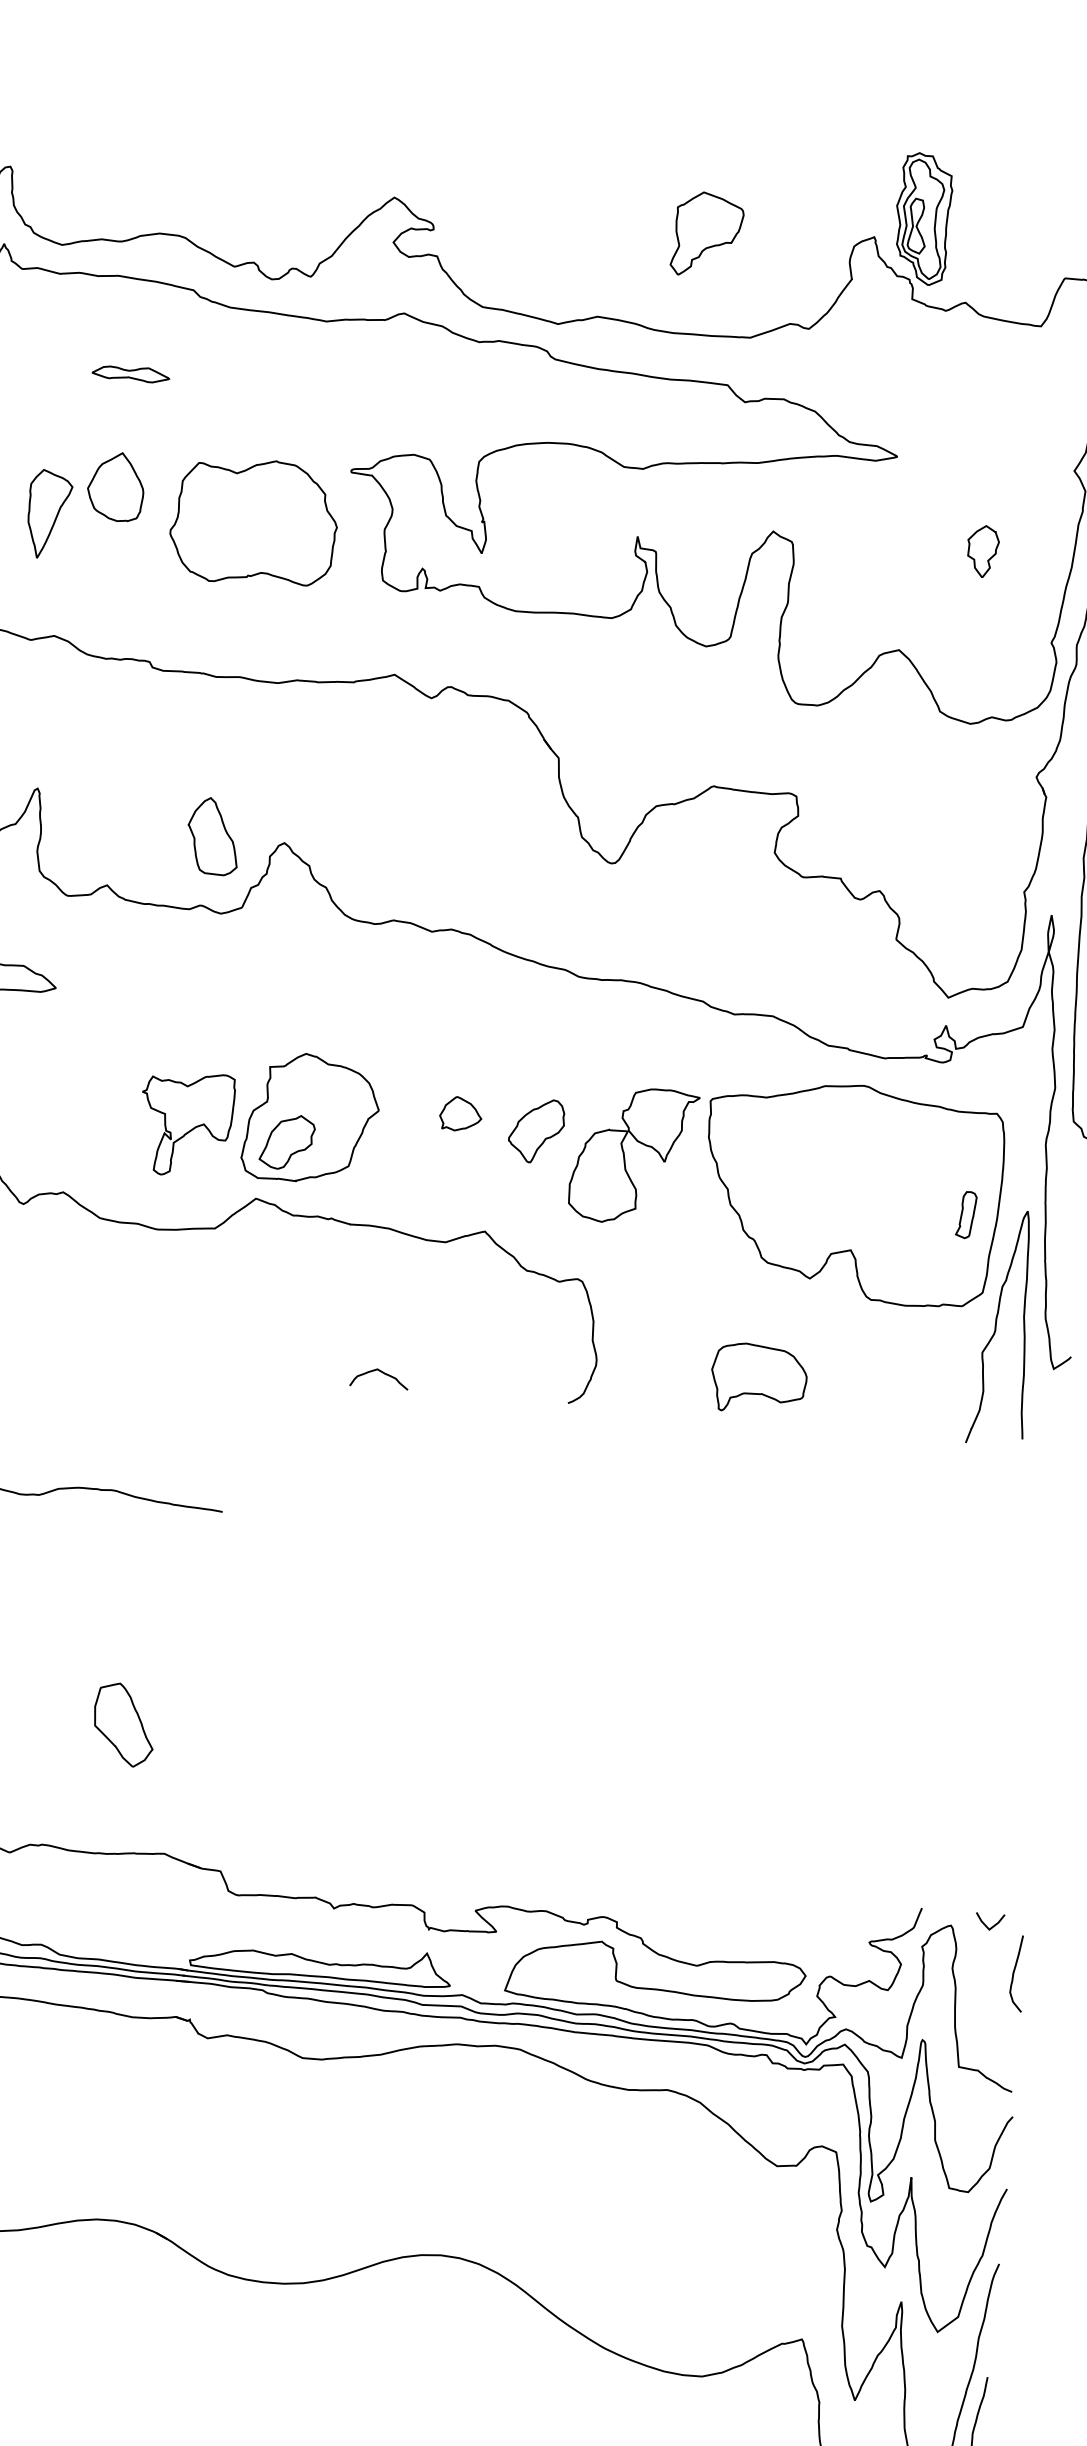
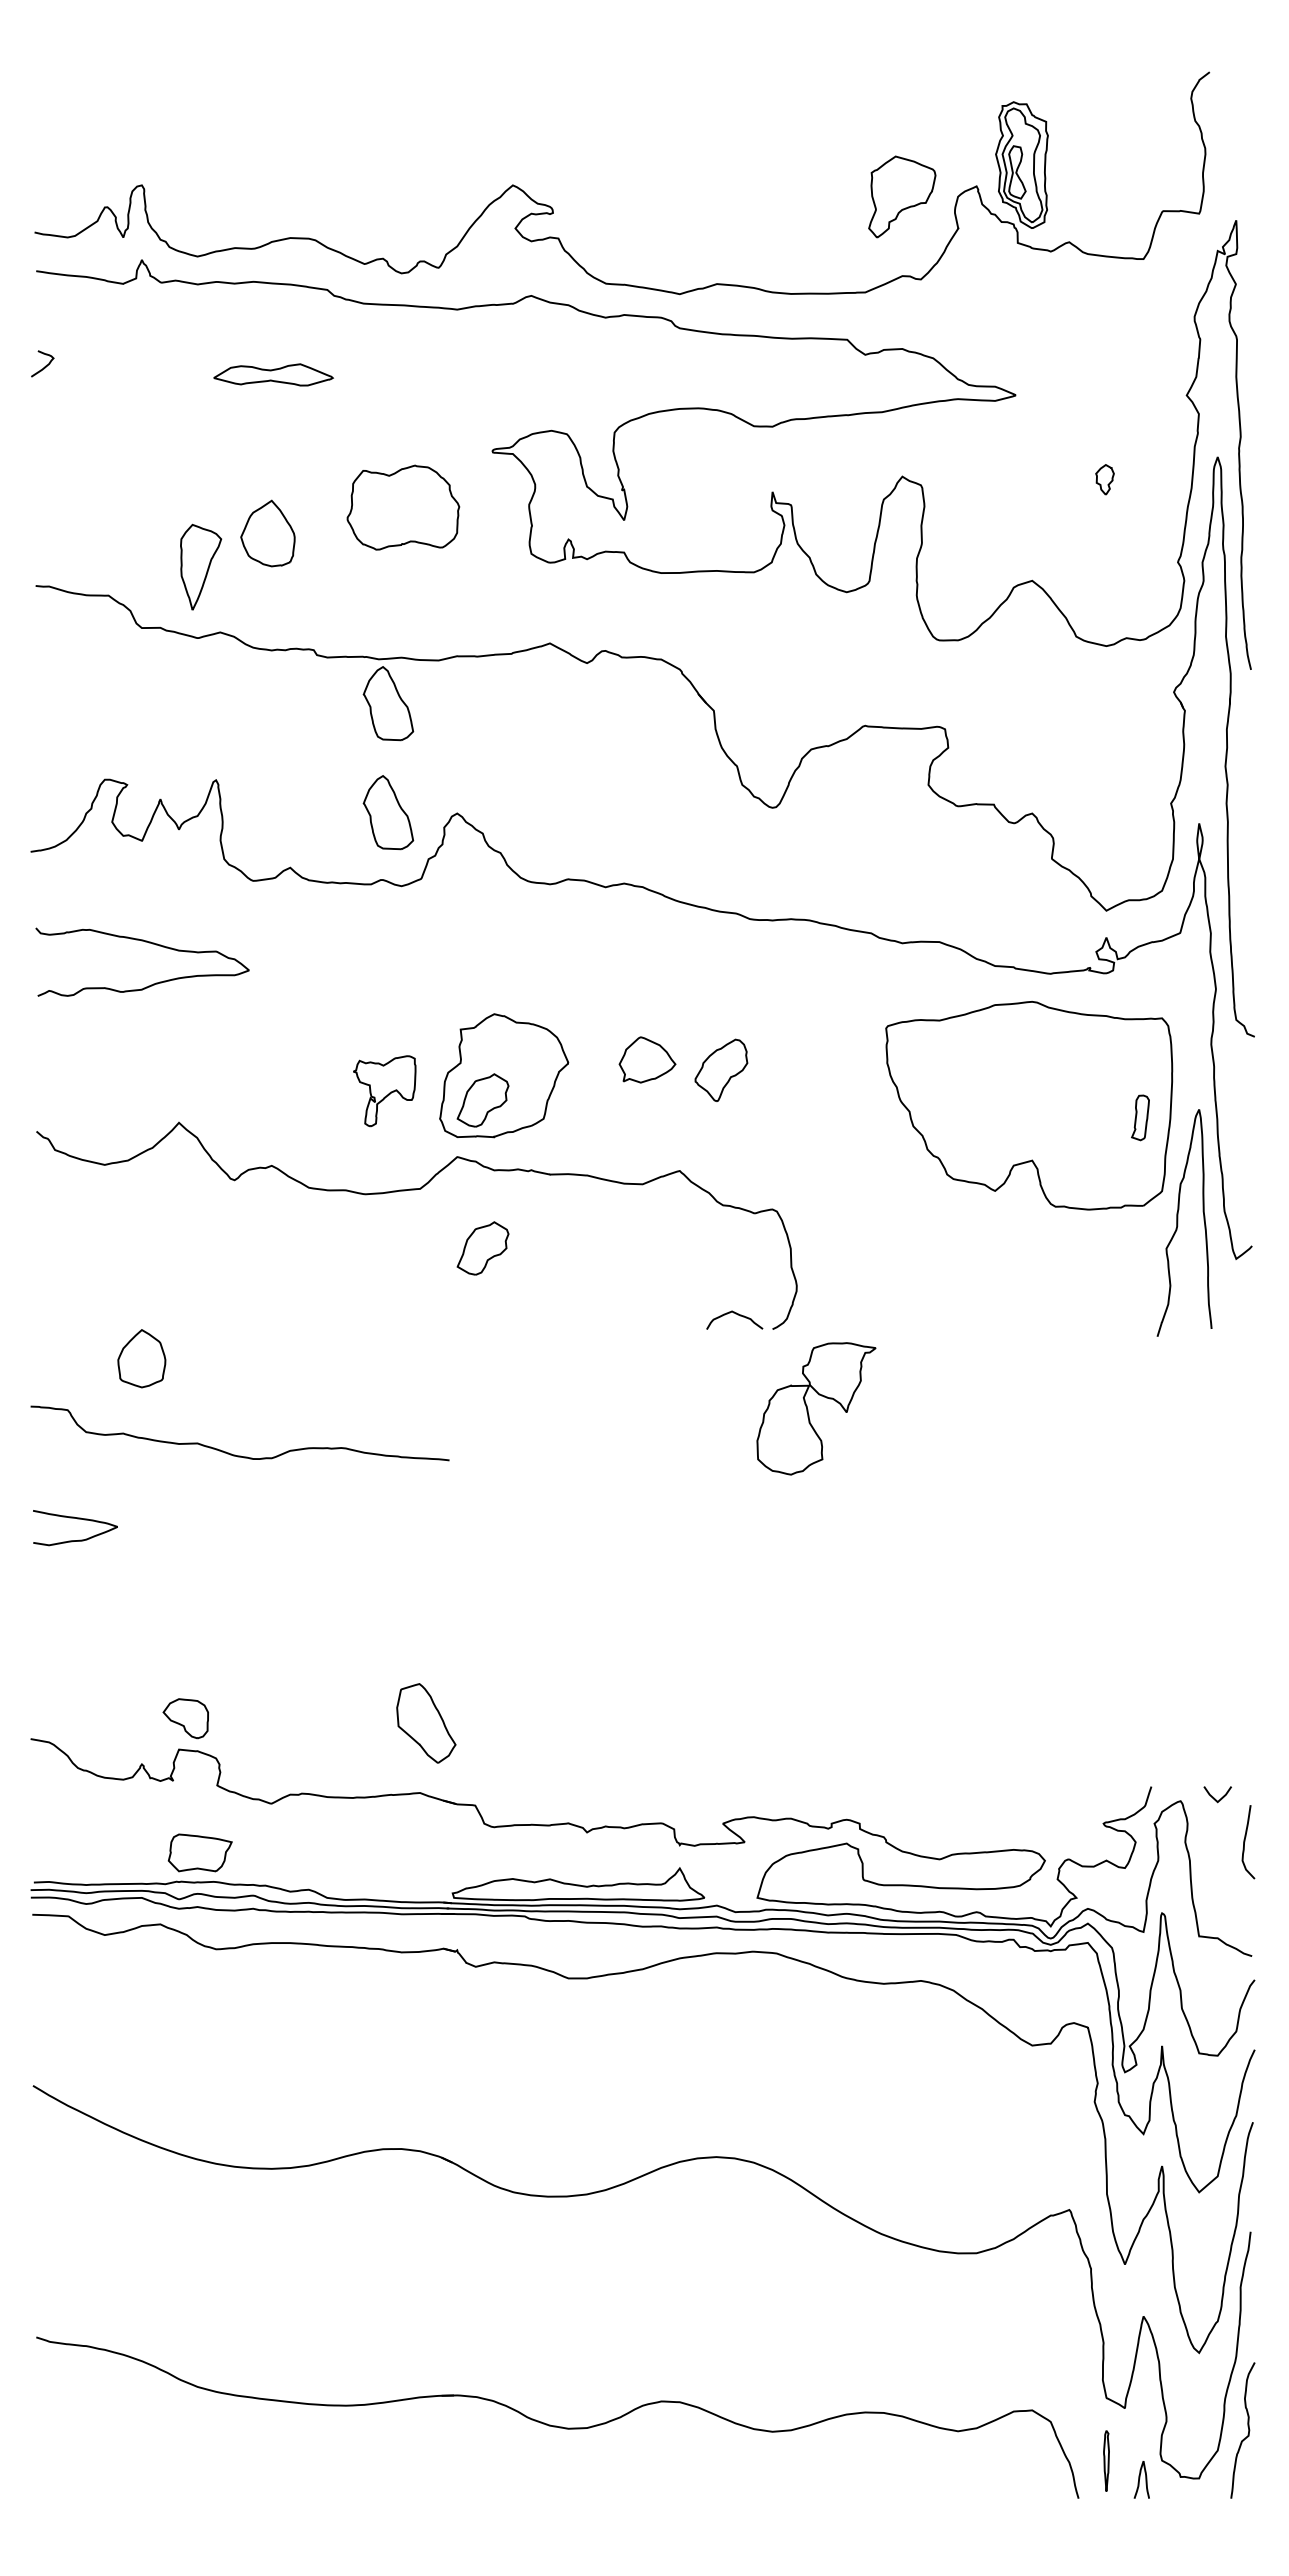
part: (707, 234) -> (902, 196), moved
part: (130, 373) -> (273, 374), size x1.6
part: (115, 486) -> (267, 533), moved
part: (49, 513) -> (201, 566), moved
part: (254, 521) -> (403, 507), size x0.7
part: (982, 551) -> (1104, 479), size x0.6
part: (222, 723) -> (388, 703), added
part: (460, 1114) -> (647, 1060), size x1.4
part: (186, 1124) -> (384, 1091), size x0.7
part: (625, 1155) -> (808, 1409), moved
part: (274, 1295) -> (482, 1248), added
curve: (382, 1373) -> (737, 1315), moved
part: (758, 1379) -> (953, 1291), removed
part: (124, 1725) -> (426, 1723), moved

